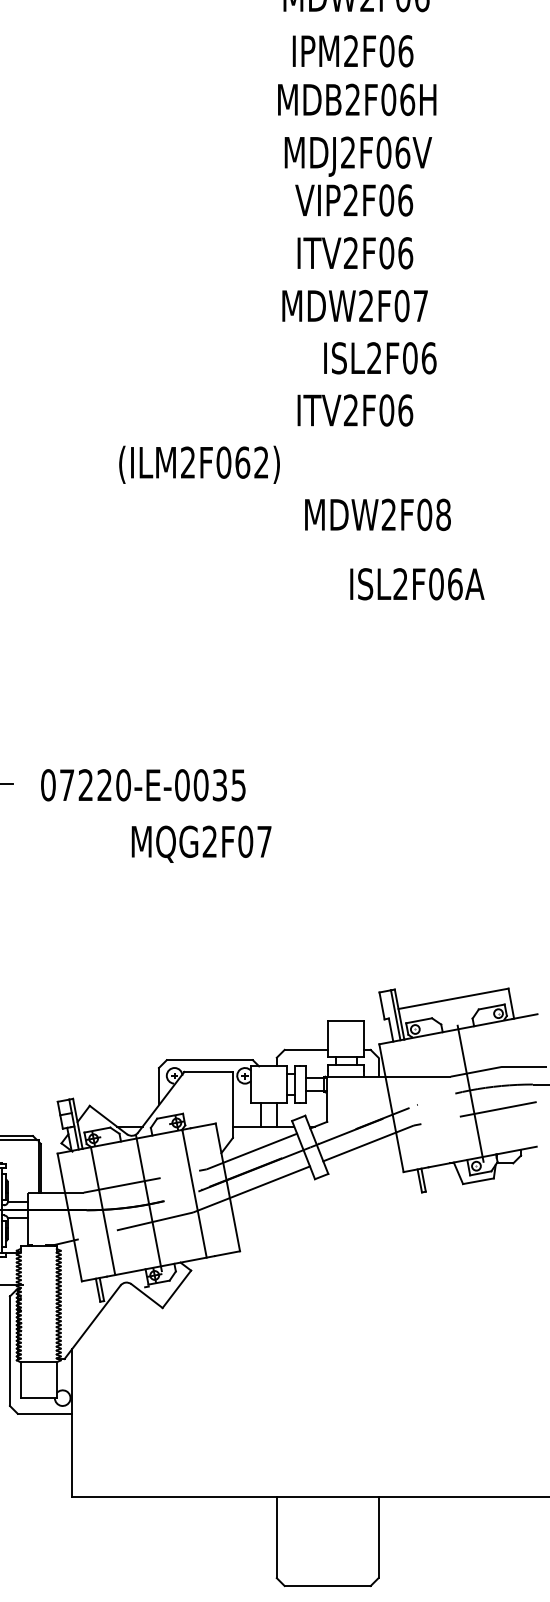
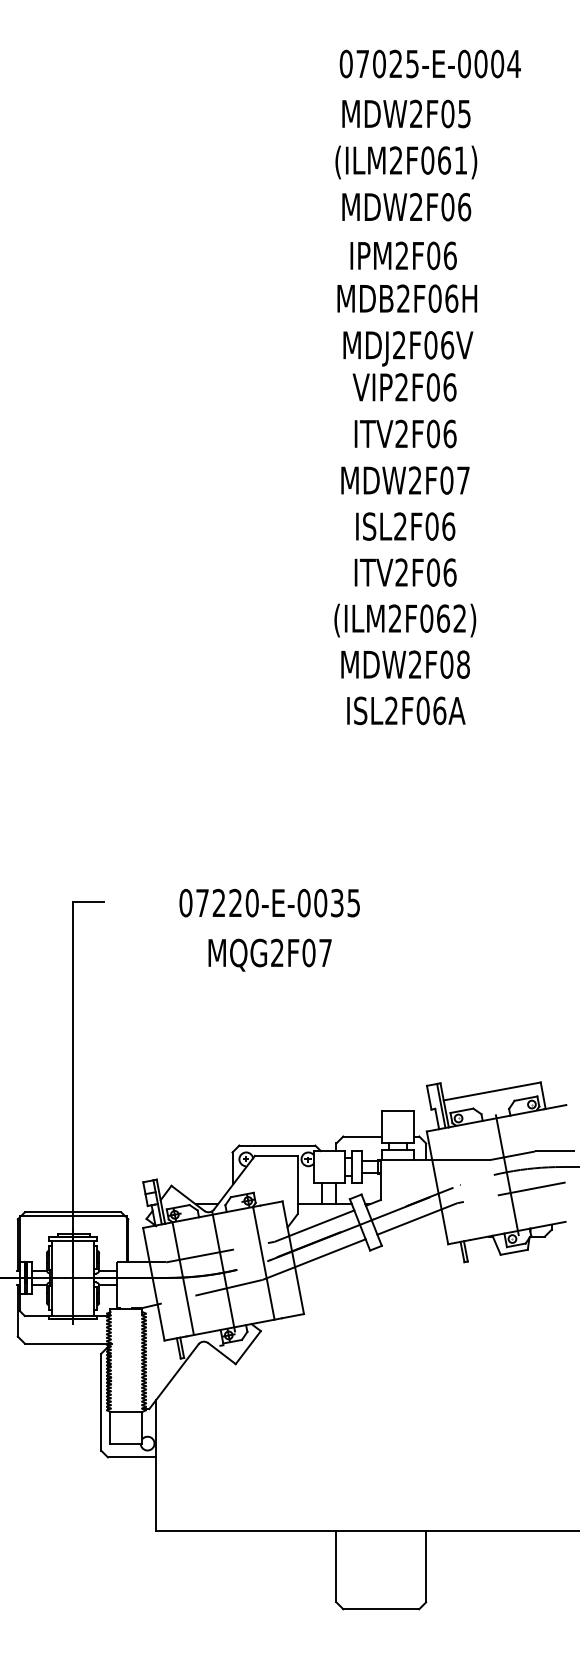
text: (380, 358) -> (405, 526), moved
text: (199, 464) -> (405, 620), moved
text: (377, 514) -> (405, 664), moved
text: (417, 583) -> (406, 710), moved
text: (143, 784) -> (269, 902), moved

